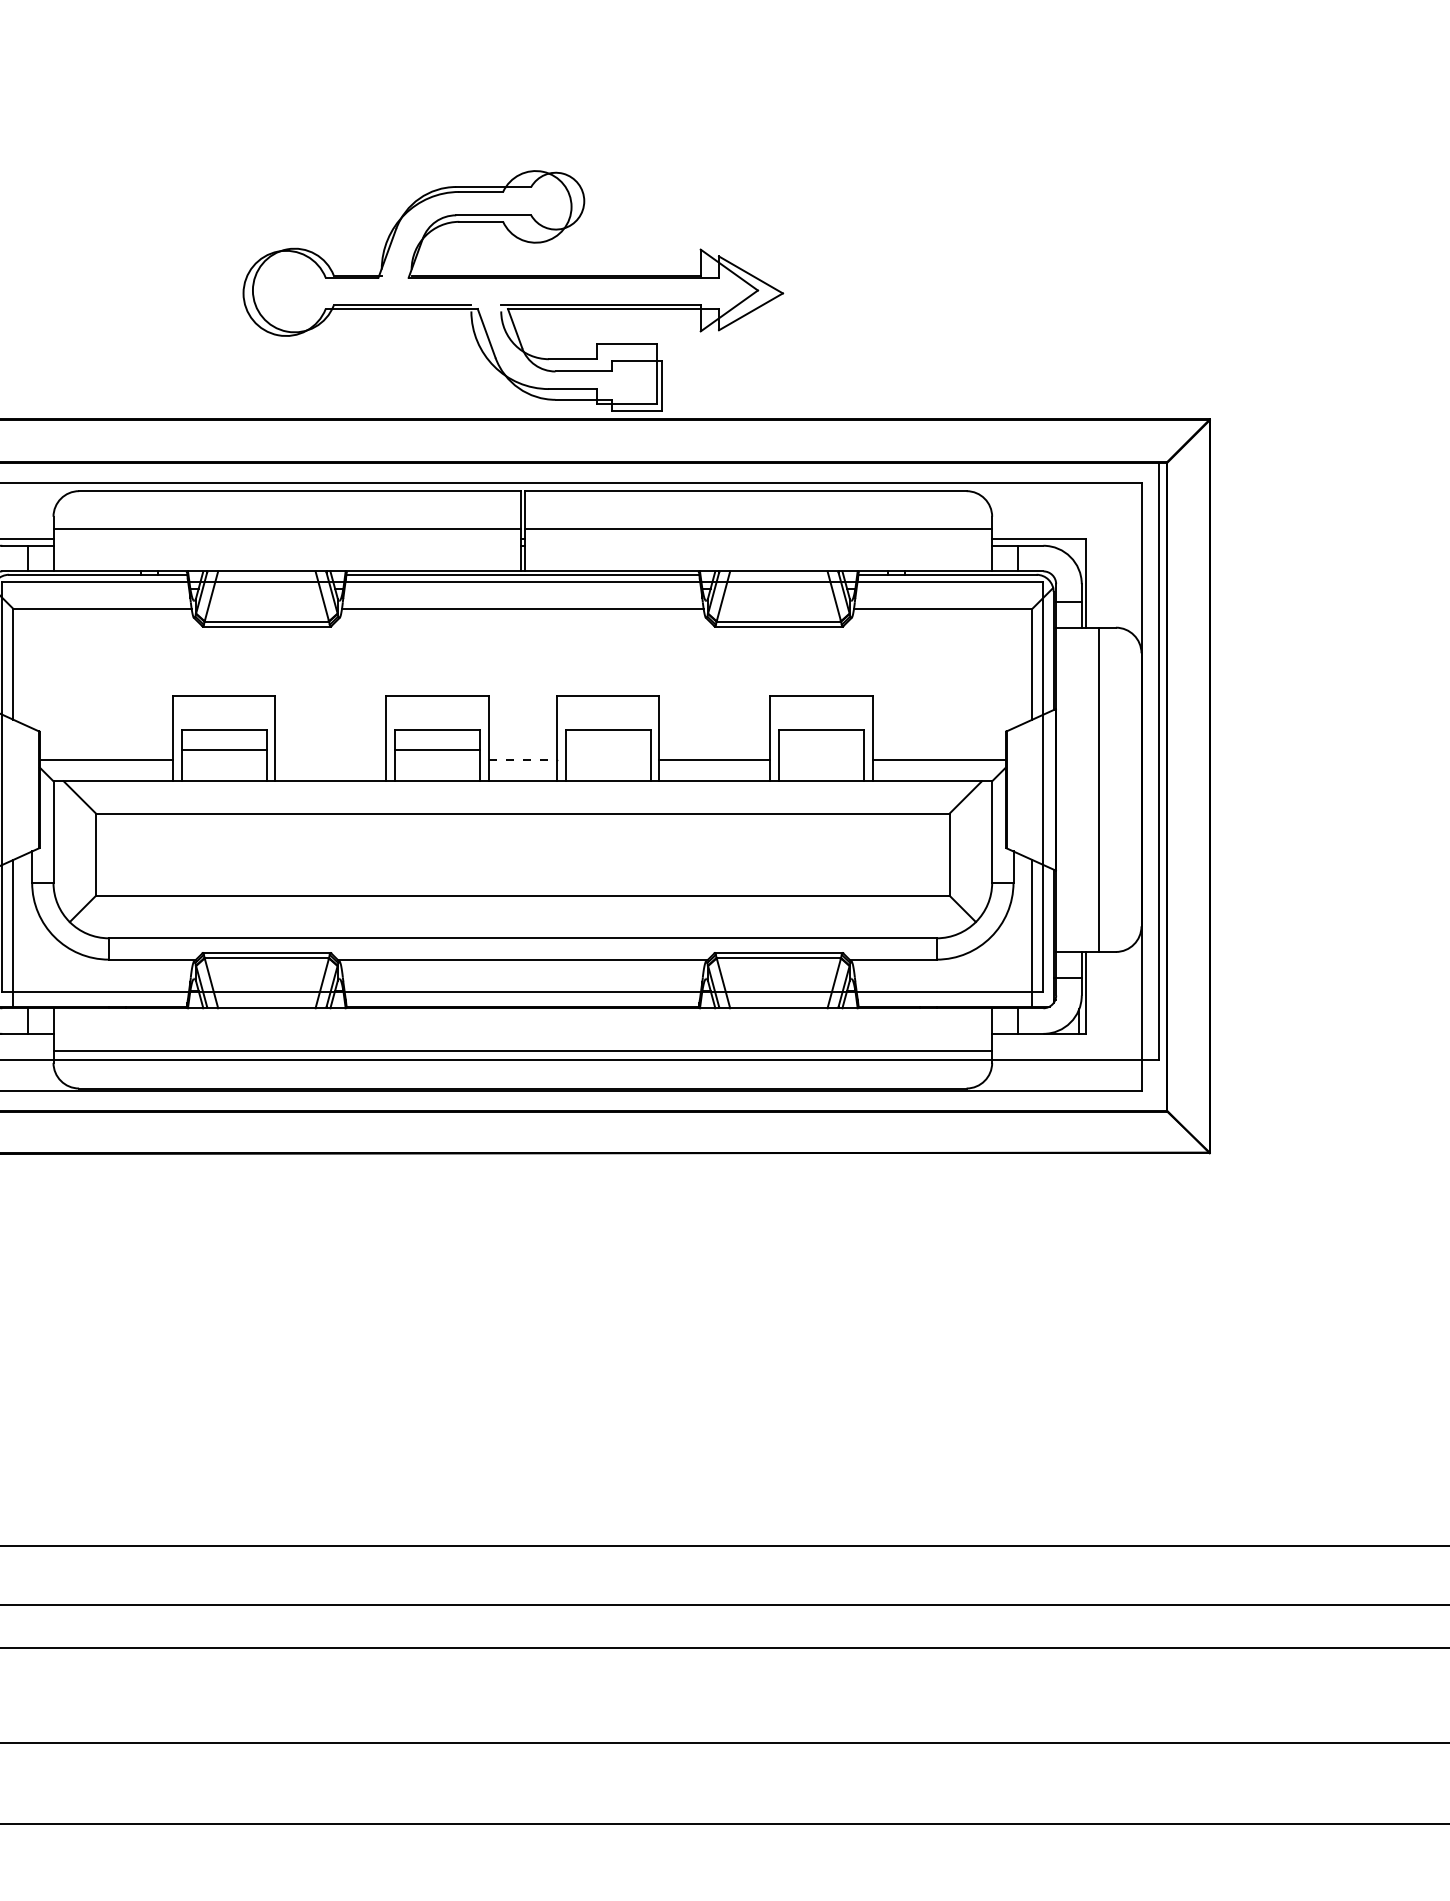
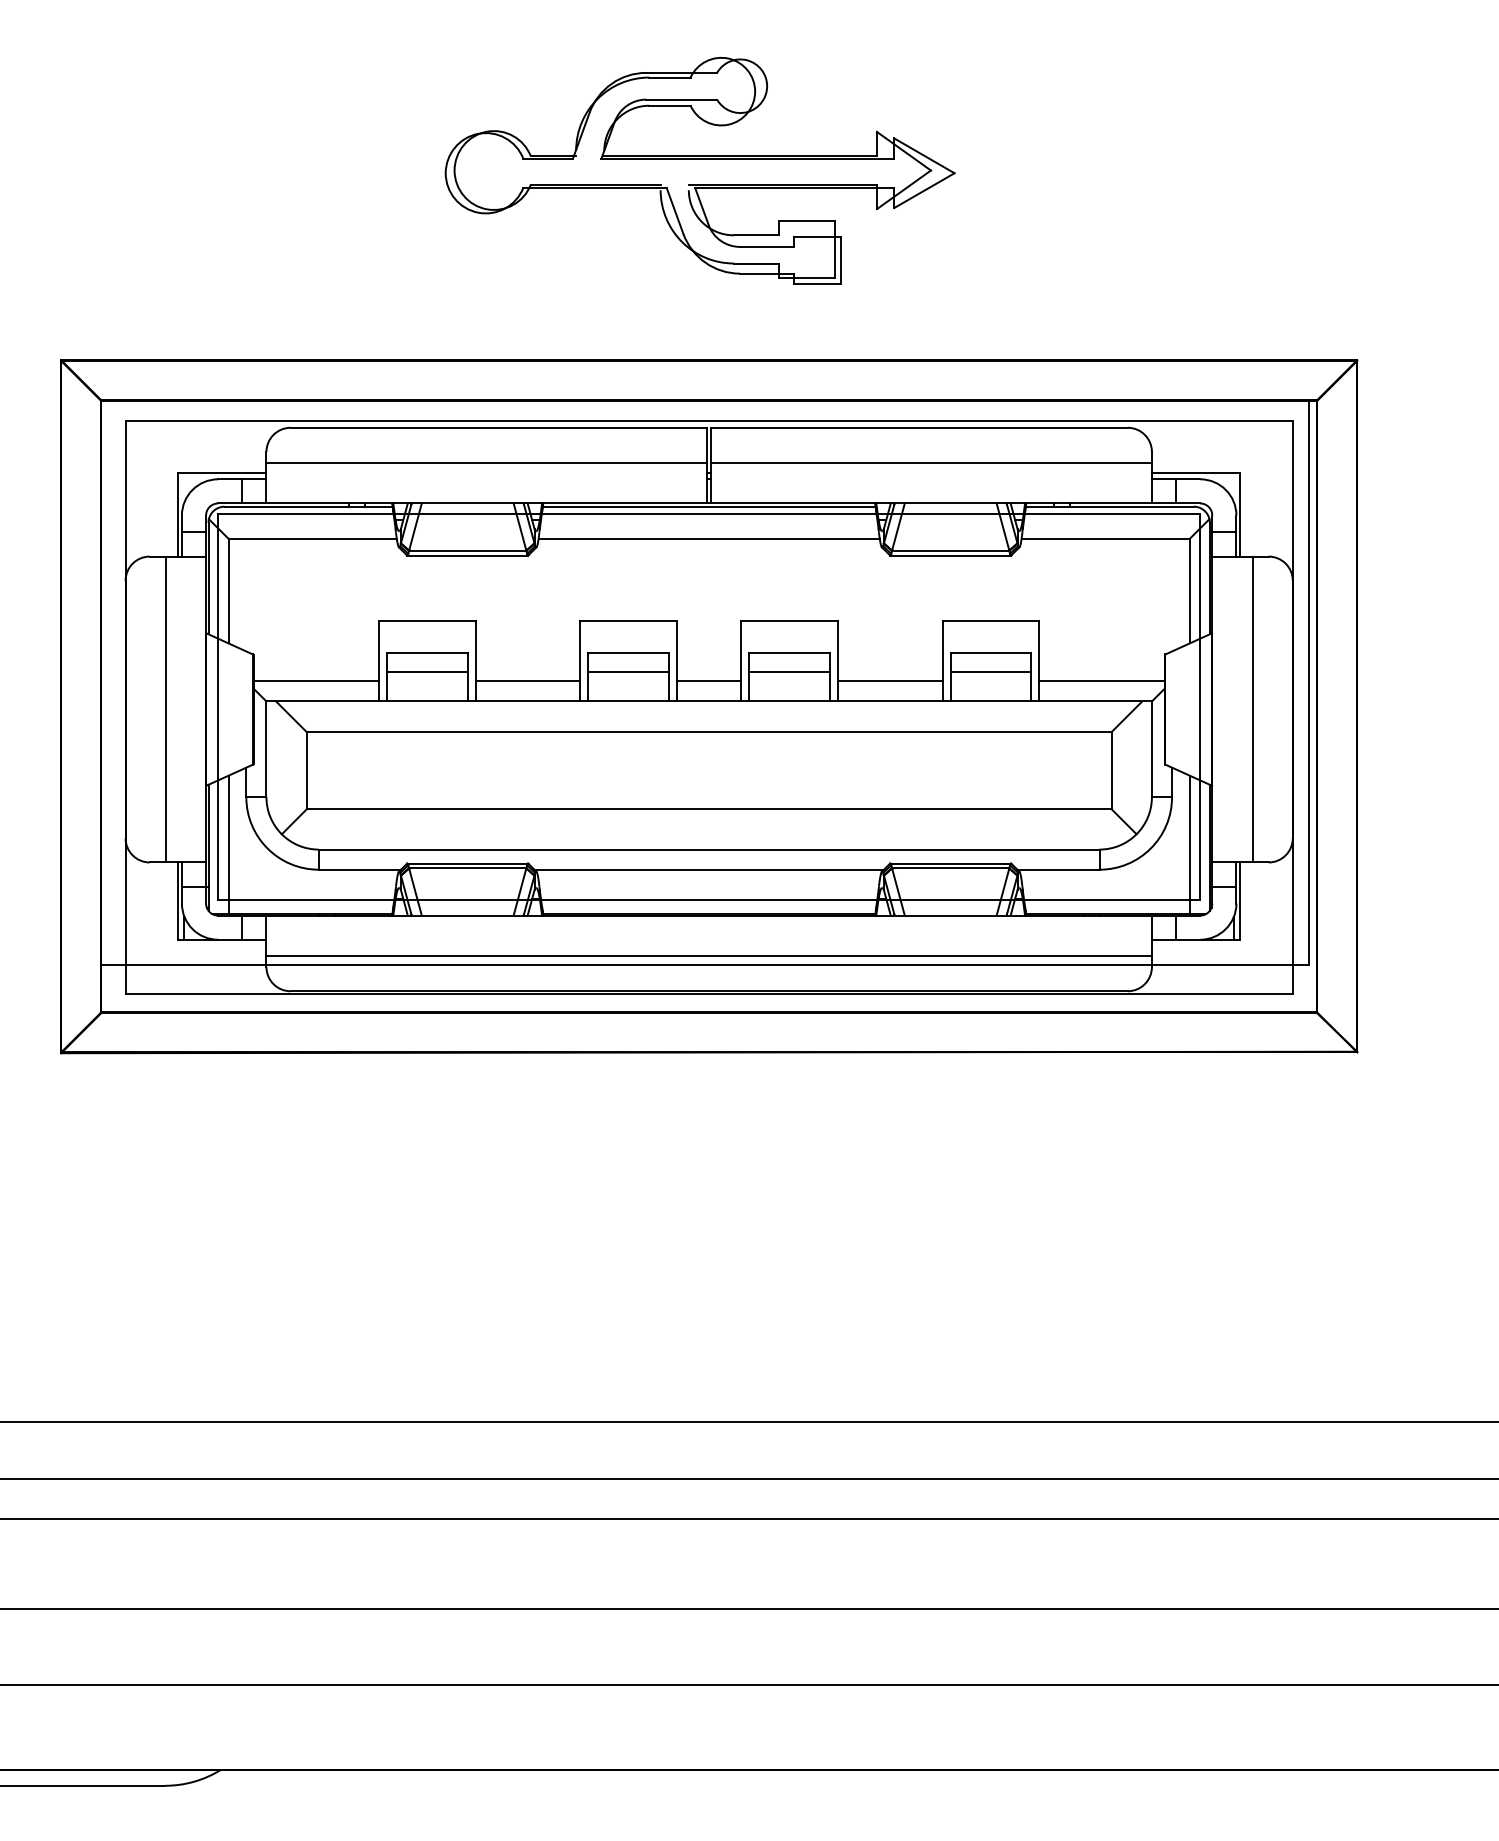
part: (512, 290) -> (699, 170), moved
line: (607, 750) -> (789, 672), added
line: (821, 750) -> (990, 672), added
line: (330, 760) -> (527, 681), added
line: (523, 760) -> (709, 681), dashed -> solid

